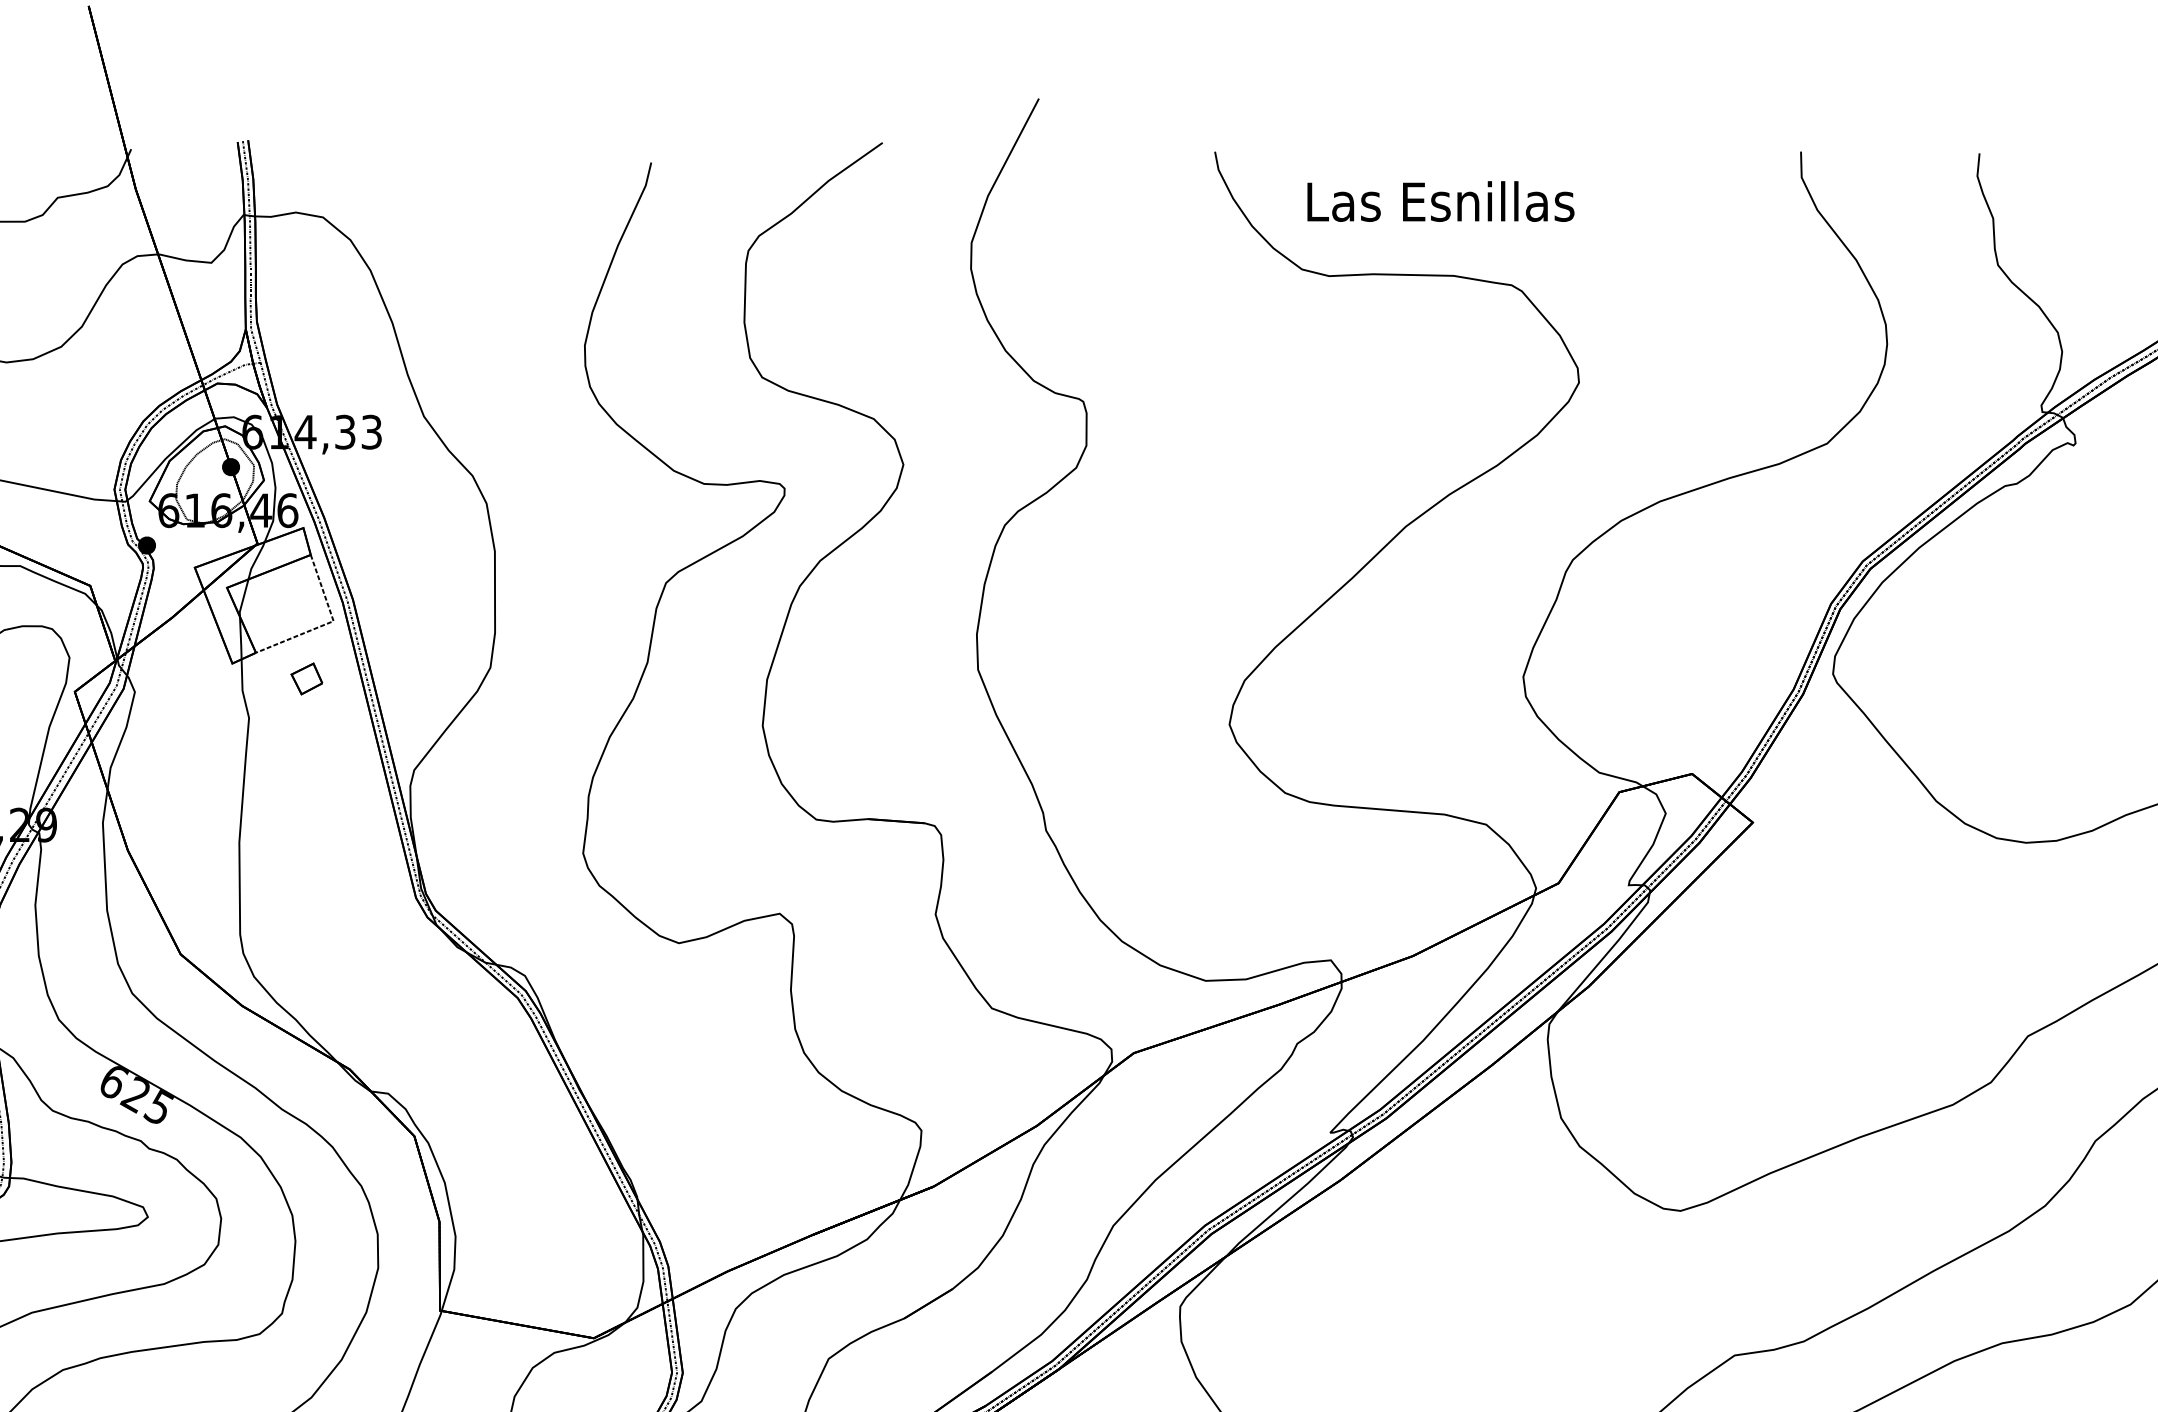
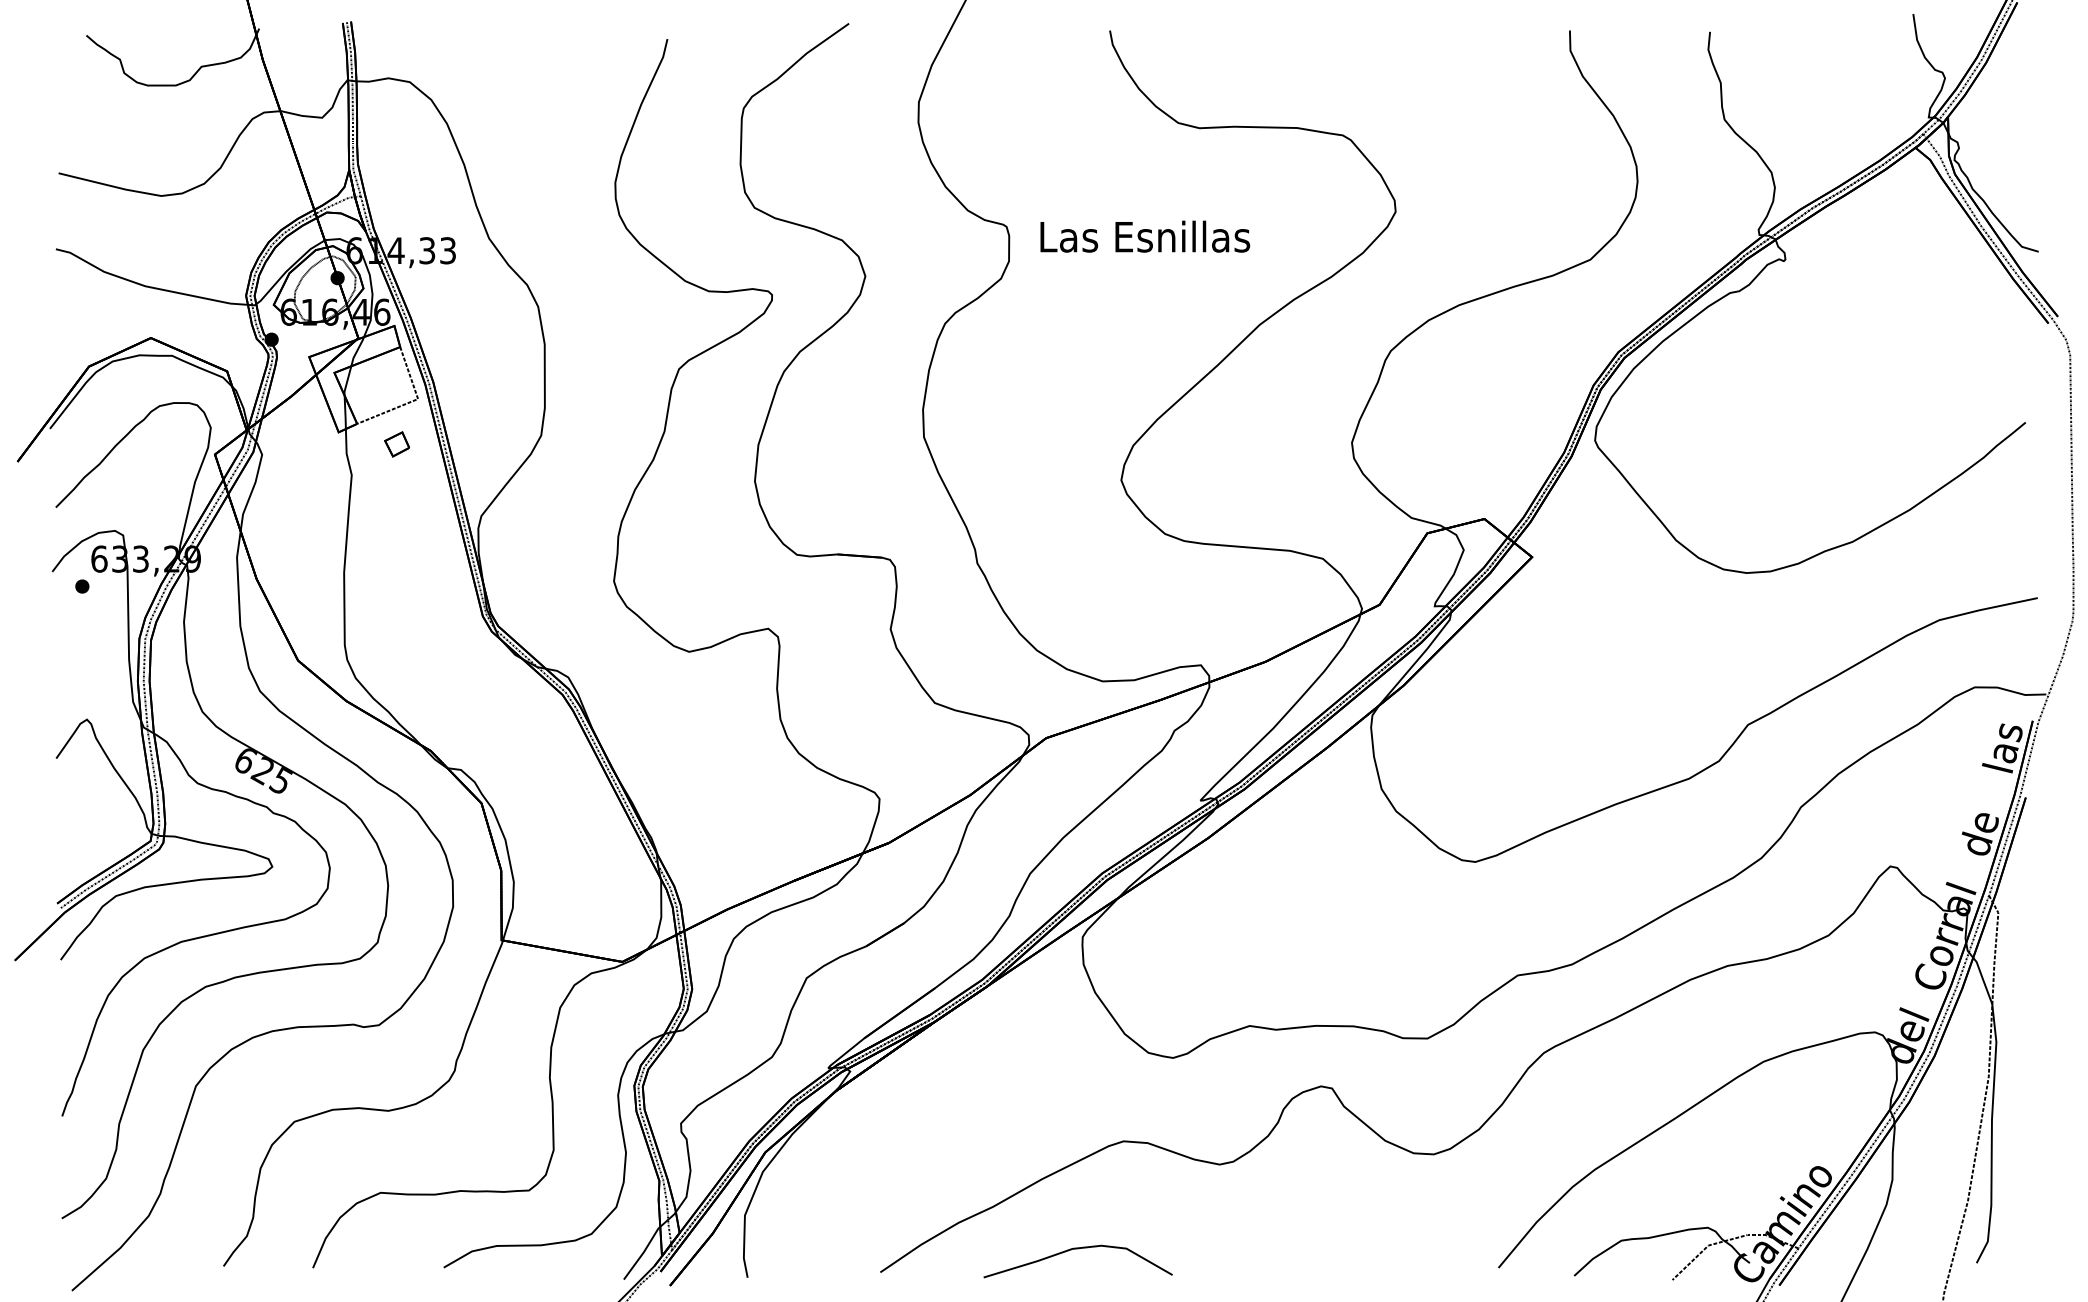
text: (1441, 201) -> (1145, 236), moved

